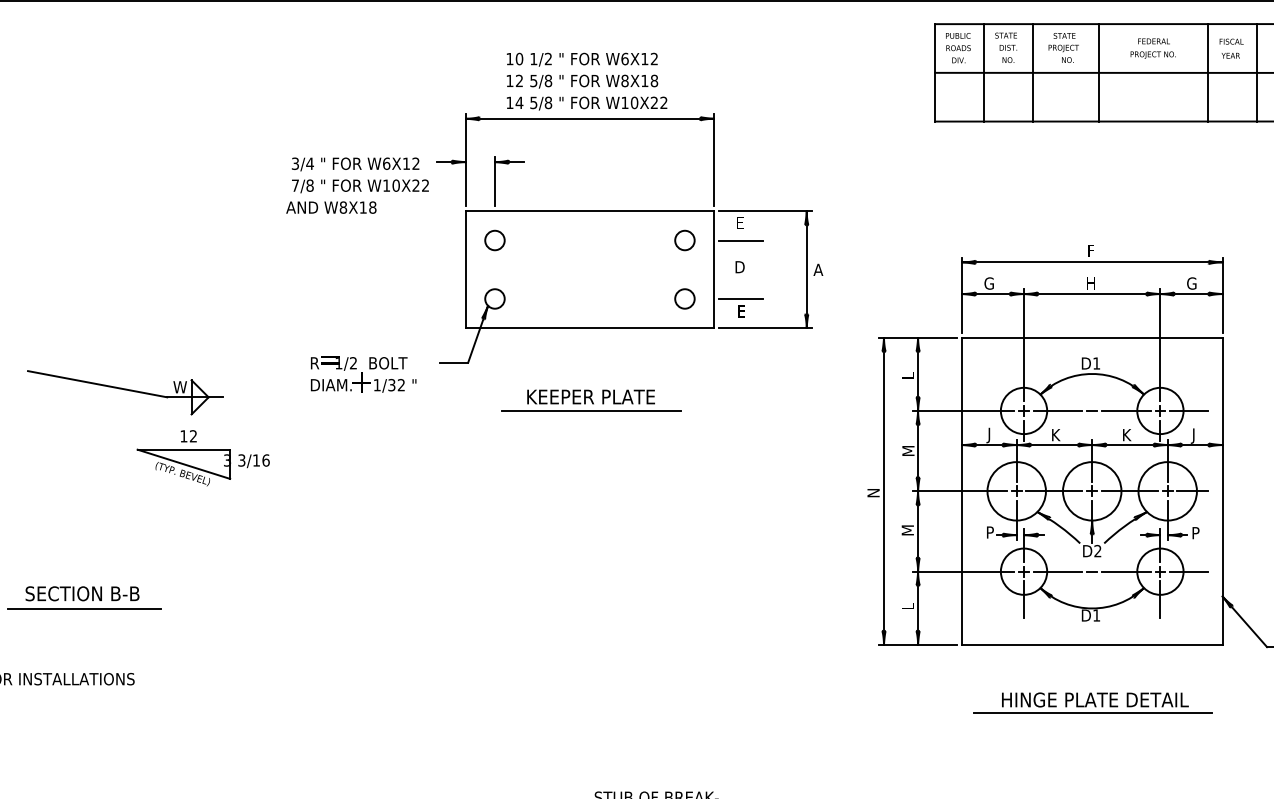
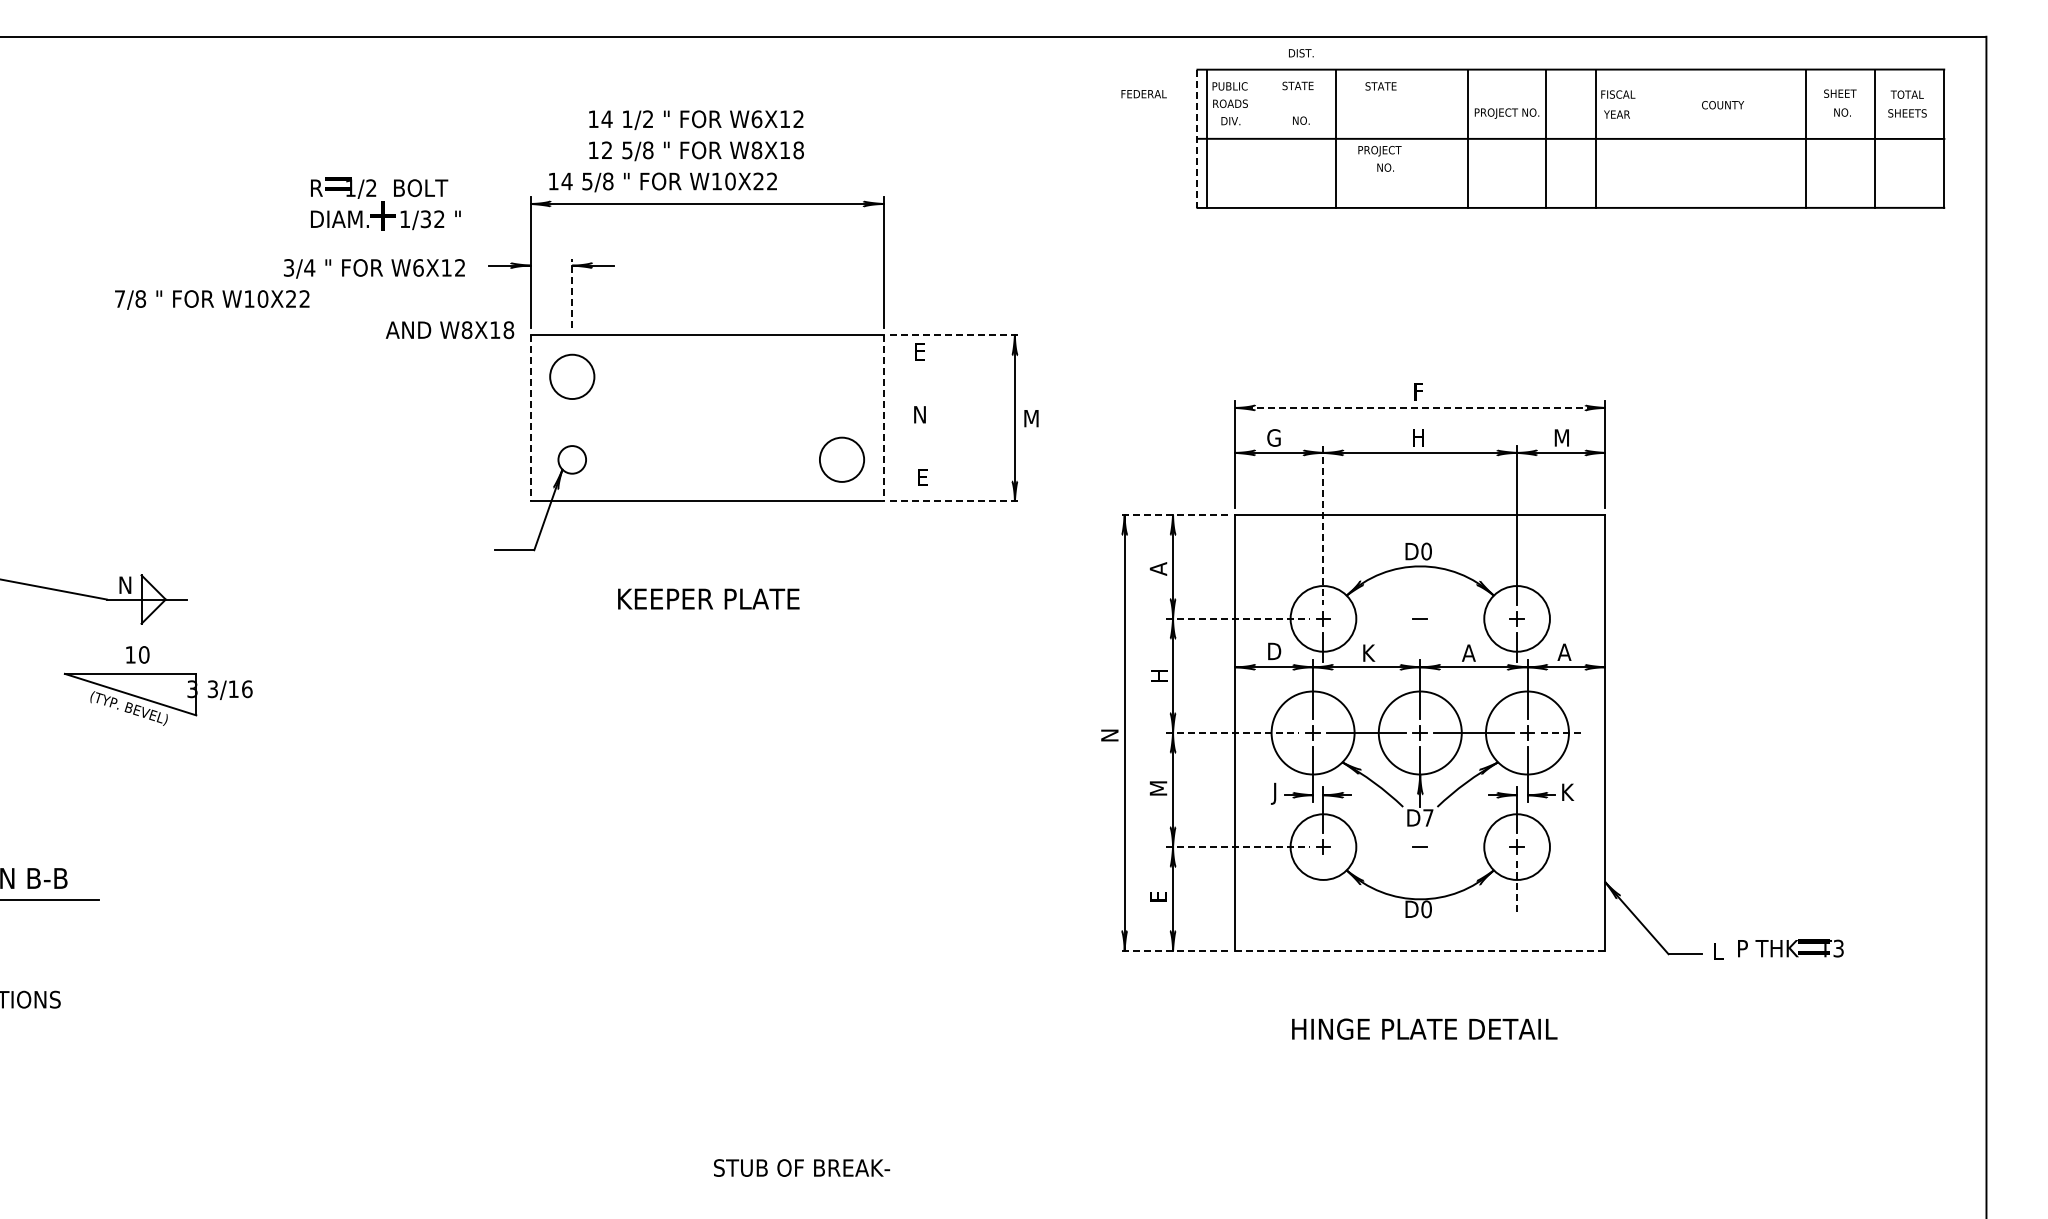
text: (1153, 41) -> (1143, 94), moved
text: (1008, 47) -> (1301, 53), moved
text: (1063, 53) -> (1379, 158), moved
text: (519, 59) -> (606, 119), 10 -> 14
line: (983, 72) -> (1206, 138), moved
line: (1099, 72) -> (1468, 138), moved
line: (1207, 72) -> (1545, 138), moved
line: (1256, 72) -> (1595, 138), moved
line: (935, 73) -> (1197, 139), solid -> dashed
text: (586, 103) -> (662, 182), moved
line: (495, 181) -> (572, 293), solid -> dashed
text: (360, 186) -> (212, 299), moved
text: (331, 207) -> (449, 330), moved
line: (765, 211) -> (956, 335), solid -> dashed
circle: (495, 240) -> (572, 376), size x1.6
circle: (684, 240) -> (841, 376), removed
line: (740, 240) -> (921, 376), removed
line: (1092, 262) -> (1420, 407), solid -> dashed
text: (739, 267) -> (919, 414), D -> N
line: (465, 269) -> (530, 418), solid -> dashed
line: (714, 269) -> (883, 418), solid -> dashed
text: (818, 269) -> (1031, 418), A -> M
text: (1191, 283) -> (1561, 437), G -> M
circle: (684, 298) -> (841, 459), size x1.6
line: (740, 298) -> (921, 459), removed
line: (765, 328) -> (956, 501), solid -> dashed
line: (917, 338) -> (1172, 515), solid -> dashed
line: (1024, 345) -> (1323, 525), solid -> dashed
text: (1096, 363) -> (1426, 551), D1 -> D0
text: (363, 374) -> (385, 203), moved
text: (907, 375) -> (1158, 568), L -> A
text: (179, 386) -> (124, 584), W -> N
line: (963, 410) -> (1237, 618), solid -> dashed
line: (1057, 410) -> (1371, 618), removed
line: (1126, 410) -> (1468, 618), removed
line: (1188, 410) -> (1557, 618), removed
line: (590, 411) -> (708, 619), removed
text: (1126, 434) -> (1468, 652), K -> A
text: (989, 435) -> (1274, 653), J -> D
text: (193, 436) -> (144, 654), 12 -> 10
text: (1193, 436) -> (1564, 654), J -> A
text: (907, 450) -> (1158, 675), M -> H
line: (959, 491) -> (1232, 733), solid -> dashed
line: (1192, 491) -> (1562, 733), solid -> dashed
text: (1196, 532) -> (1568, 791), P -> K
text: (990, 533) -> (1275, 793), P -> J
text: (1098, 550) -> (1428, 817), D2 -> D7
line: (963, 571) -> (1237, 847), solid -> dashed
line: (1057, 571) -> (1371, 847), removed
line: (1126, 571) -> (1468, 847), removed
line: (1188, 571) -> (1557, 847), removed
line: (1024, 599) -> (1323, 886), removed
line: (1160, 599) -> (1517, 886), solid -> dashed
text: (907, 606) -> (1158, 896), L -> E
text: (1096, 615) -> (1426, 909), D1 -> D0
line: (917, 644) -> (1172, 950), solid -> dashed
line: (1091, 644) -> (1419, 950), solid -> dashed
line: (1093, 712) -> (1421, 1047), removed

